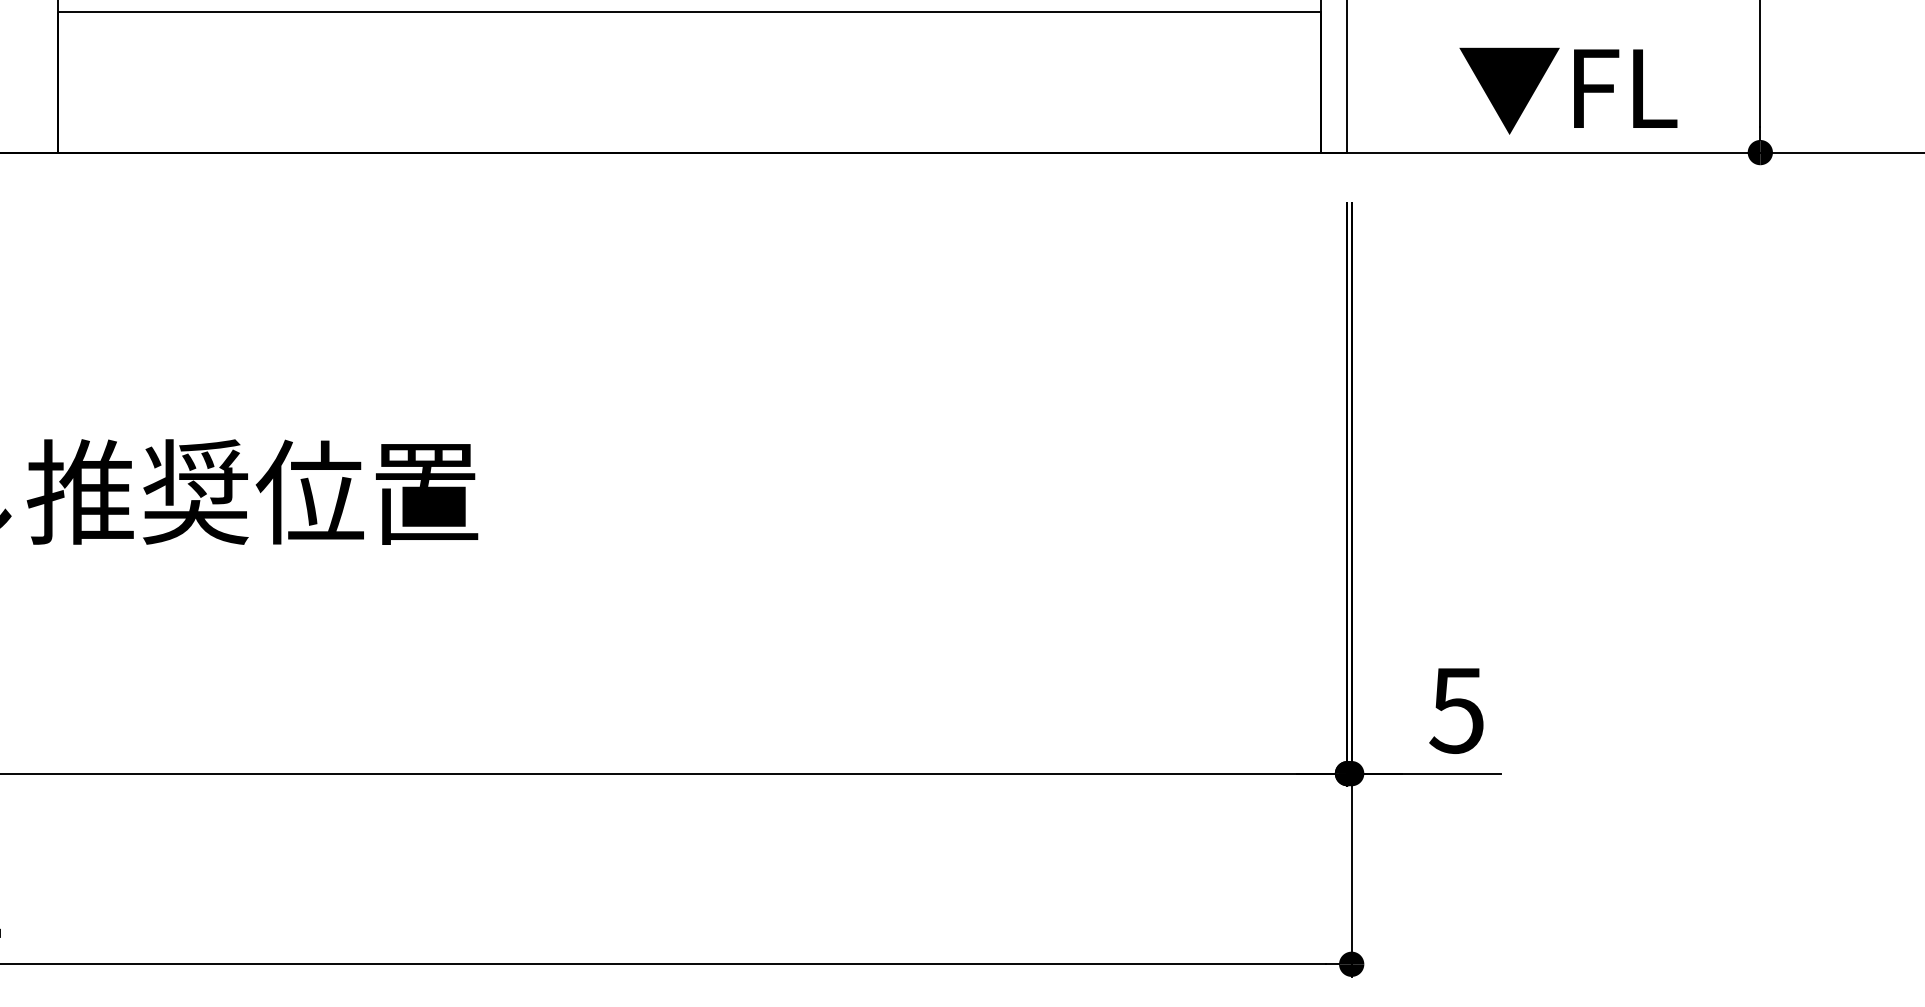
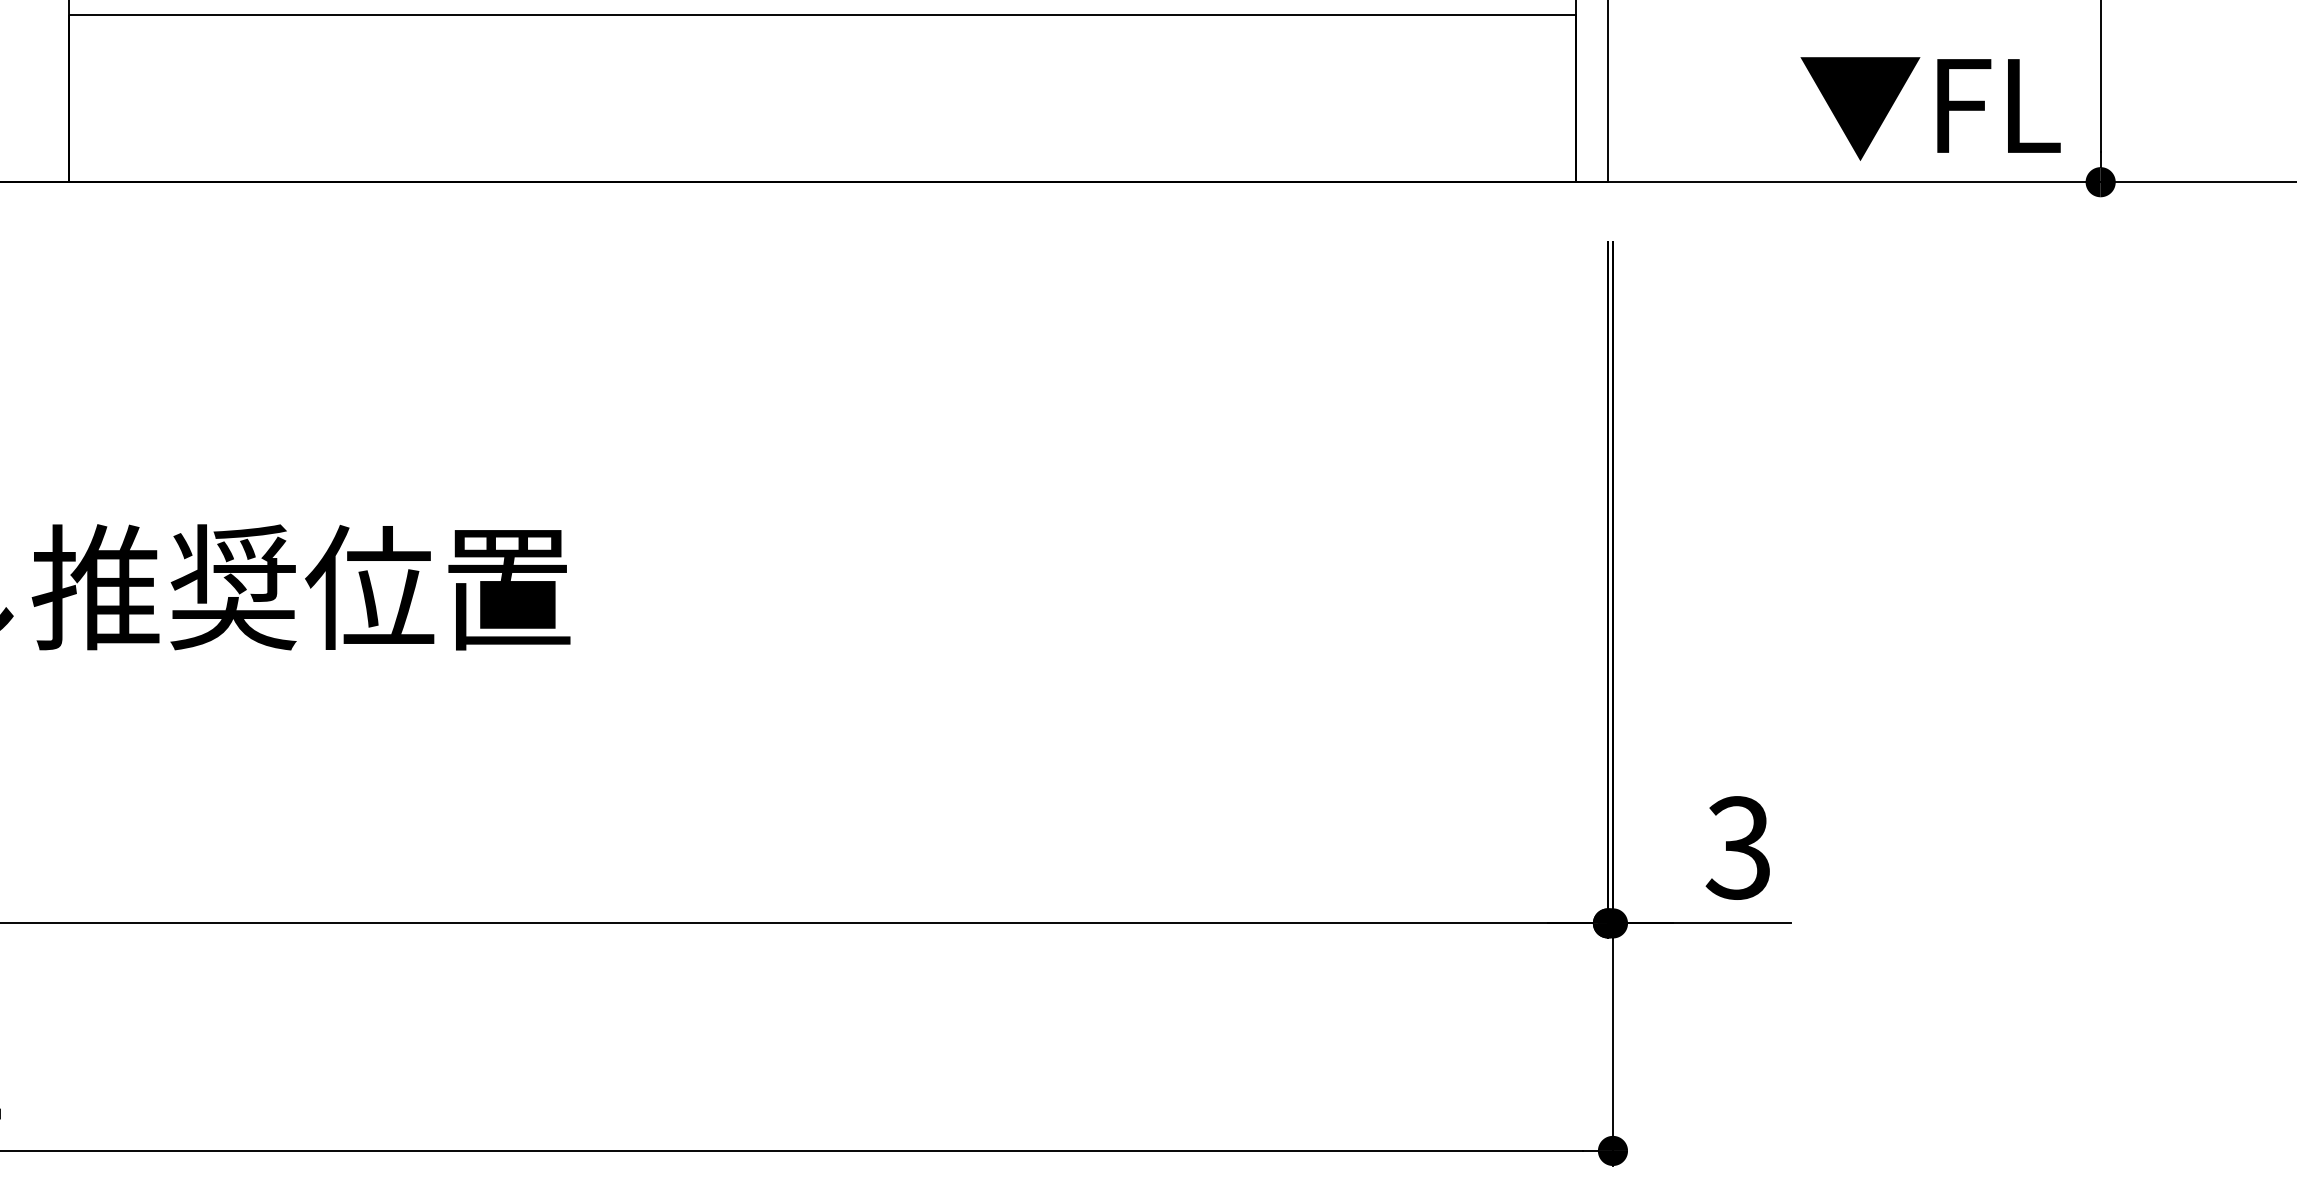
text: (1568, 90) -> (1930, 108), moved
text: (1456, 710) -> (1737, 847), 5 -> 3

